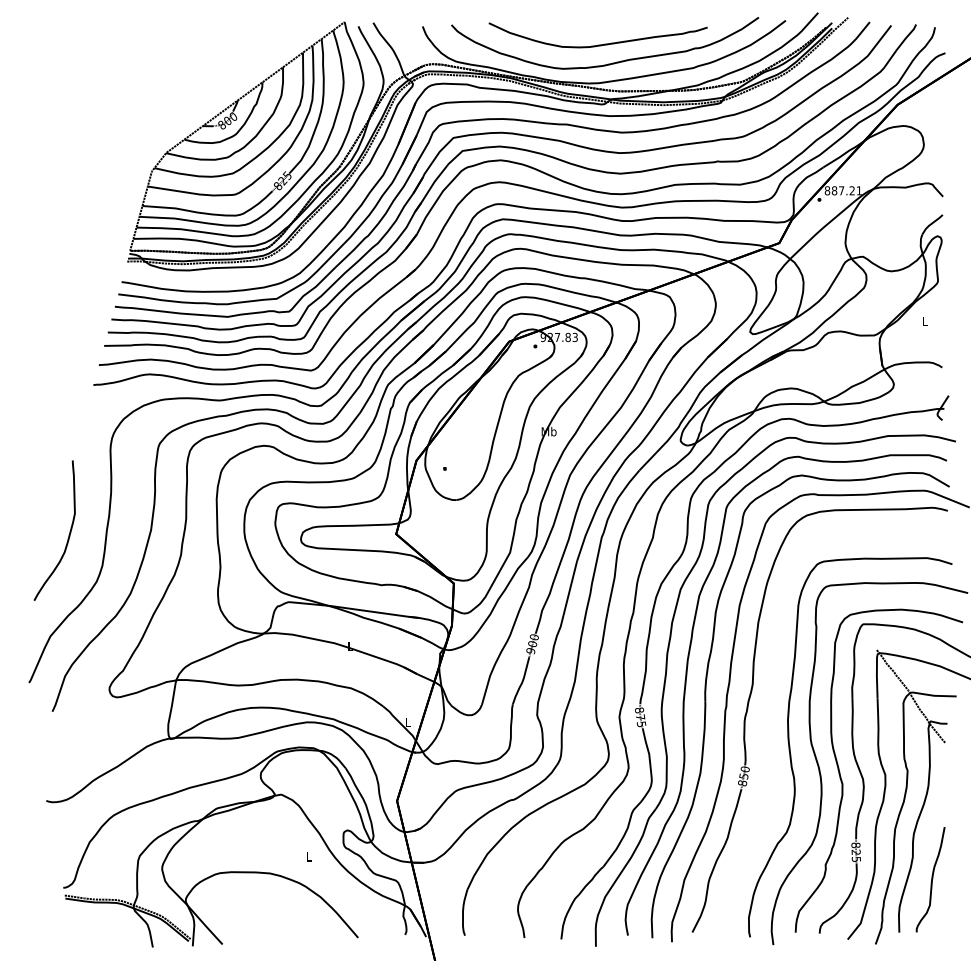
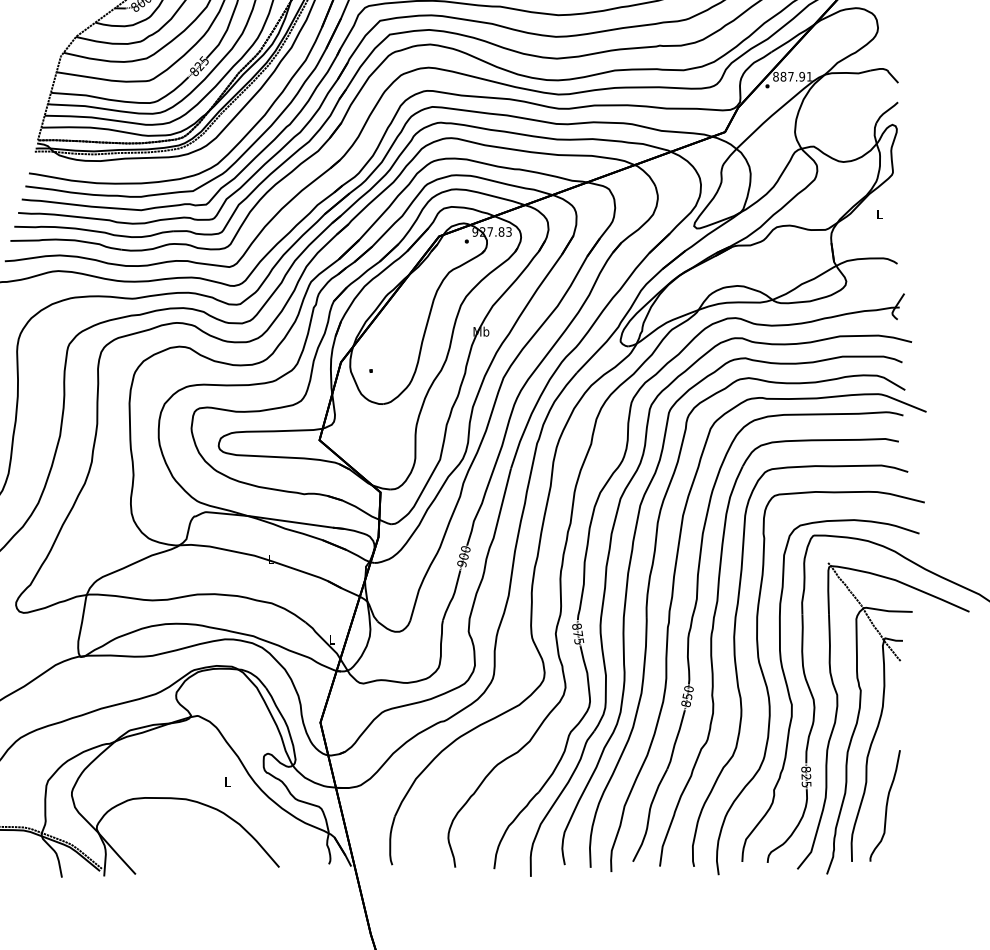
text: (851, 190) -> (801, 76), 887.21 -> 887.91
part: (767, 734) -> (712, 652), added

